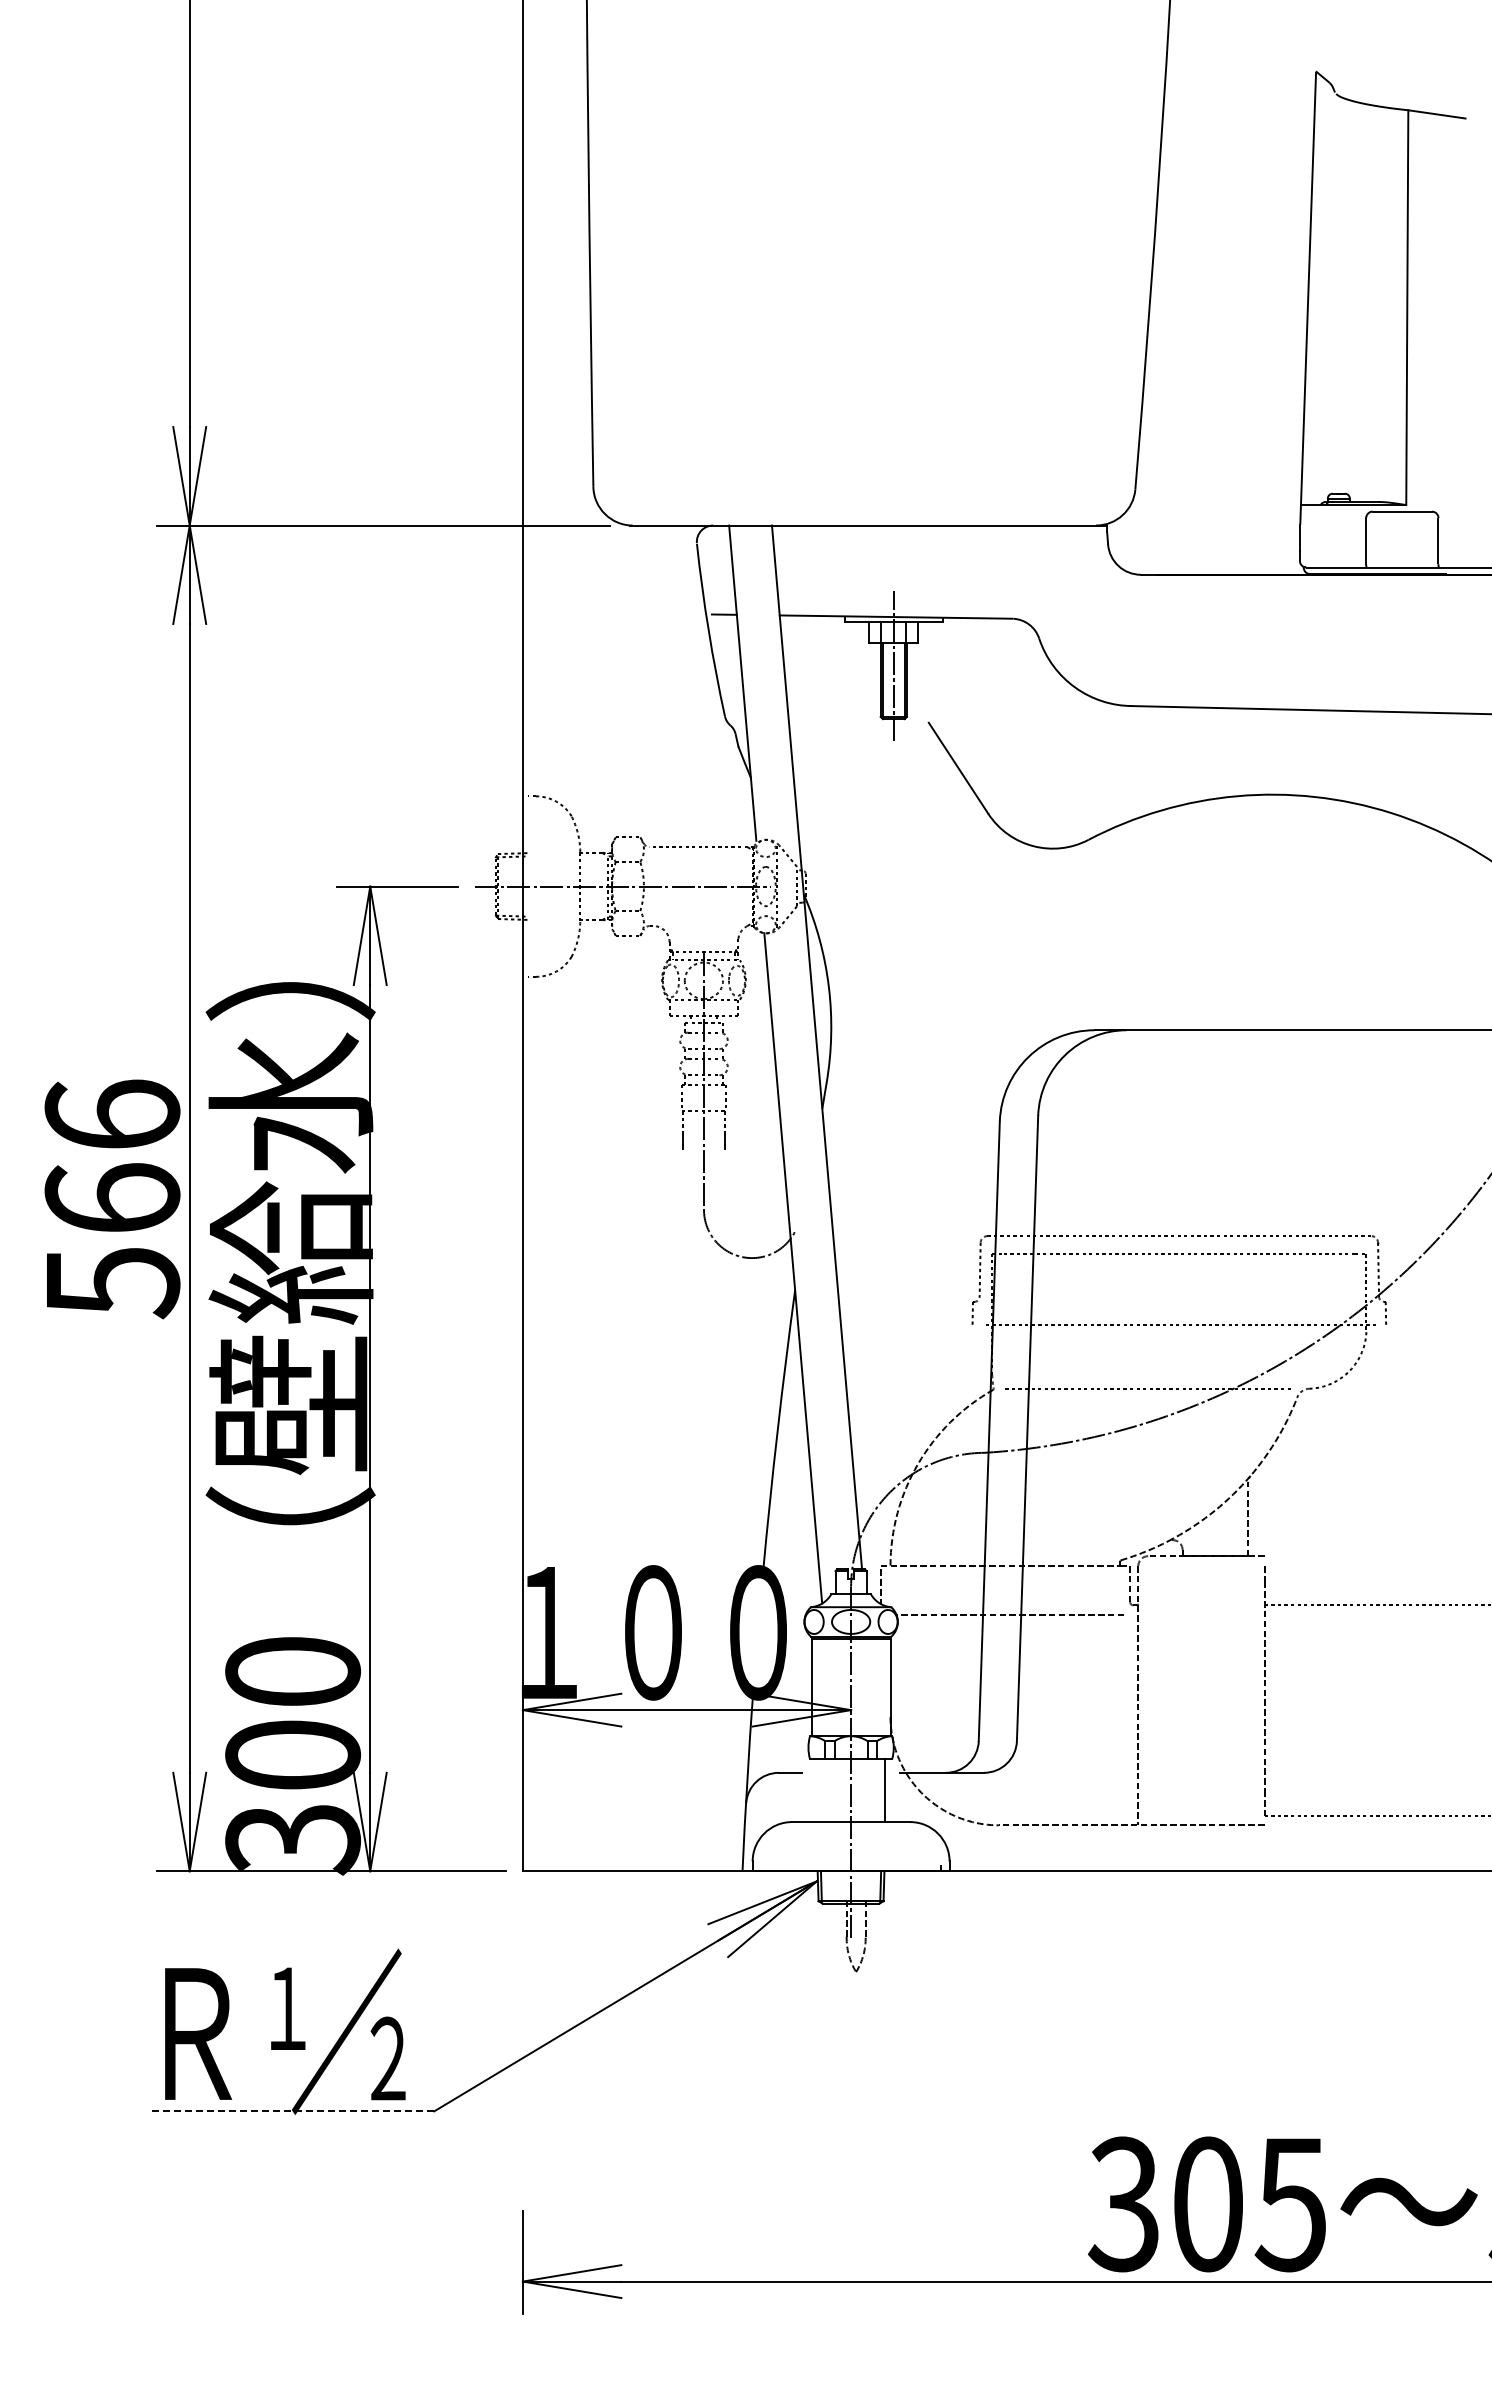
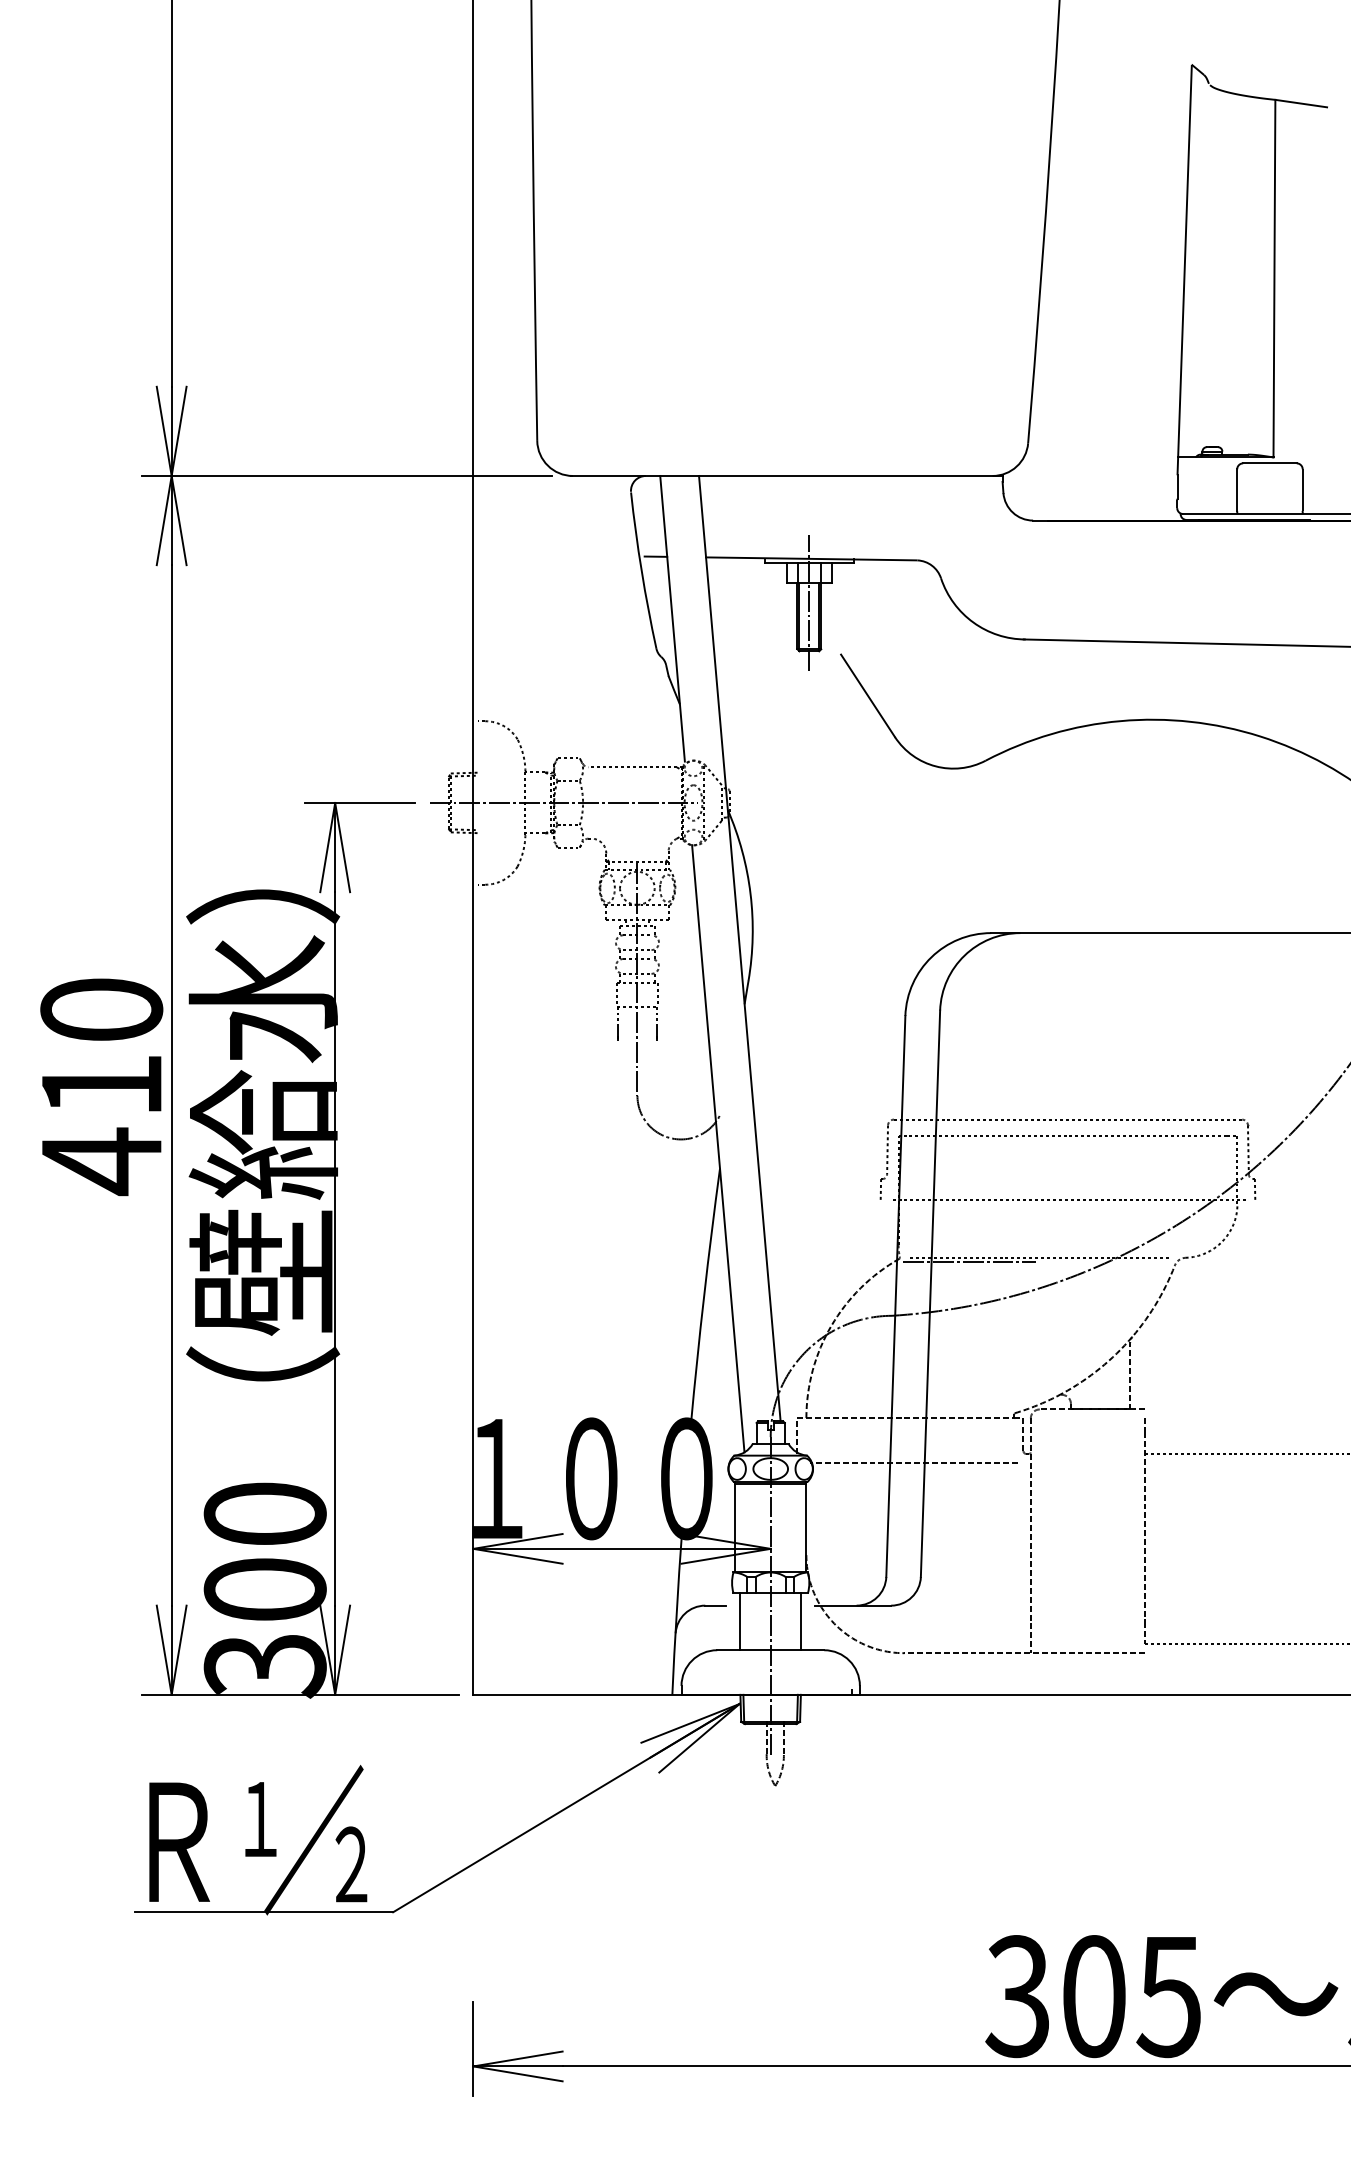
text: (112, 1199) -> (101, 1086), 566 -> 410
line: (1070, 1393) -> (969, 1262), added
line: (817, 1790) -> (740, 1621), added
line: (291, 2111) -> (263, 1912), dashed -> solid

